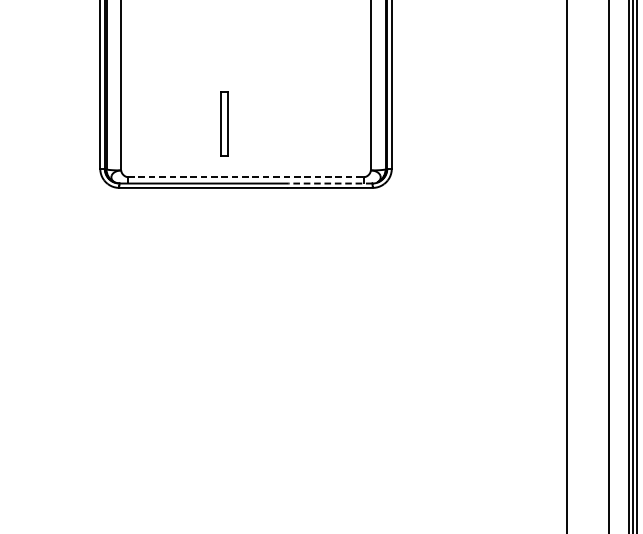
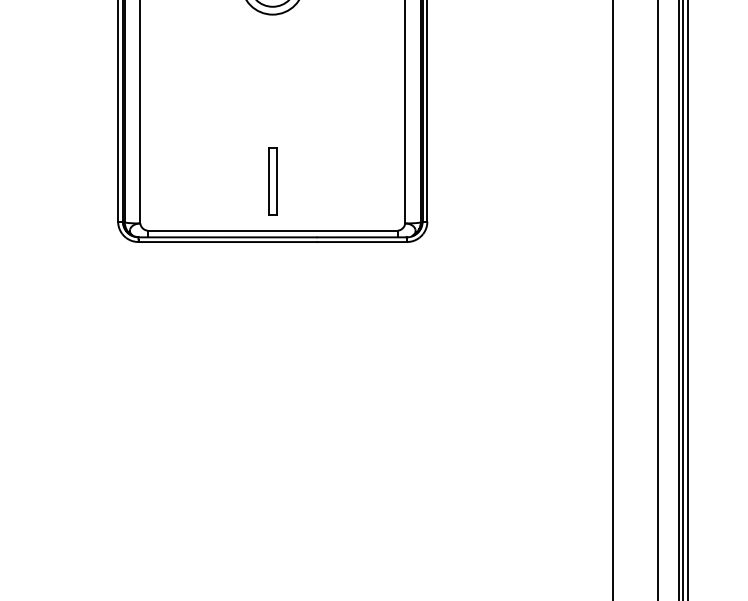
part: (224, 124) -> (272, 181), moved
line: (246, 177) -> (273, 230), dashed -> solid
line: (330, 183) -> (362, 237), dashed -> solid

